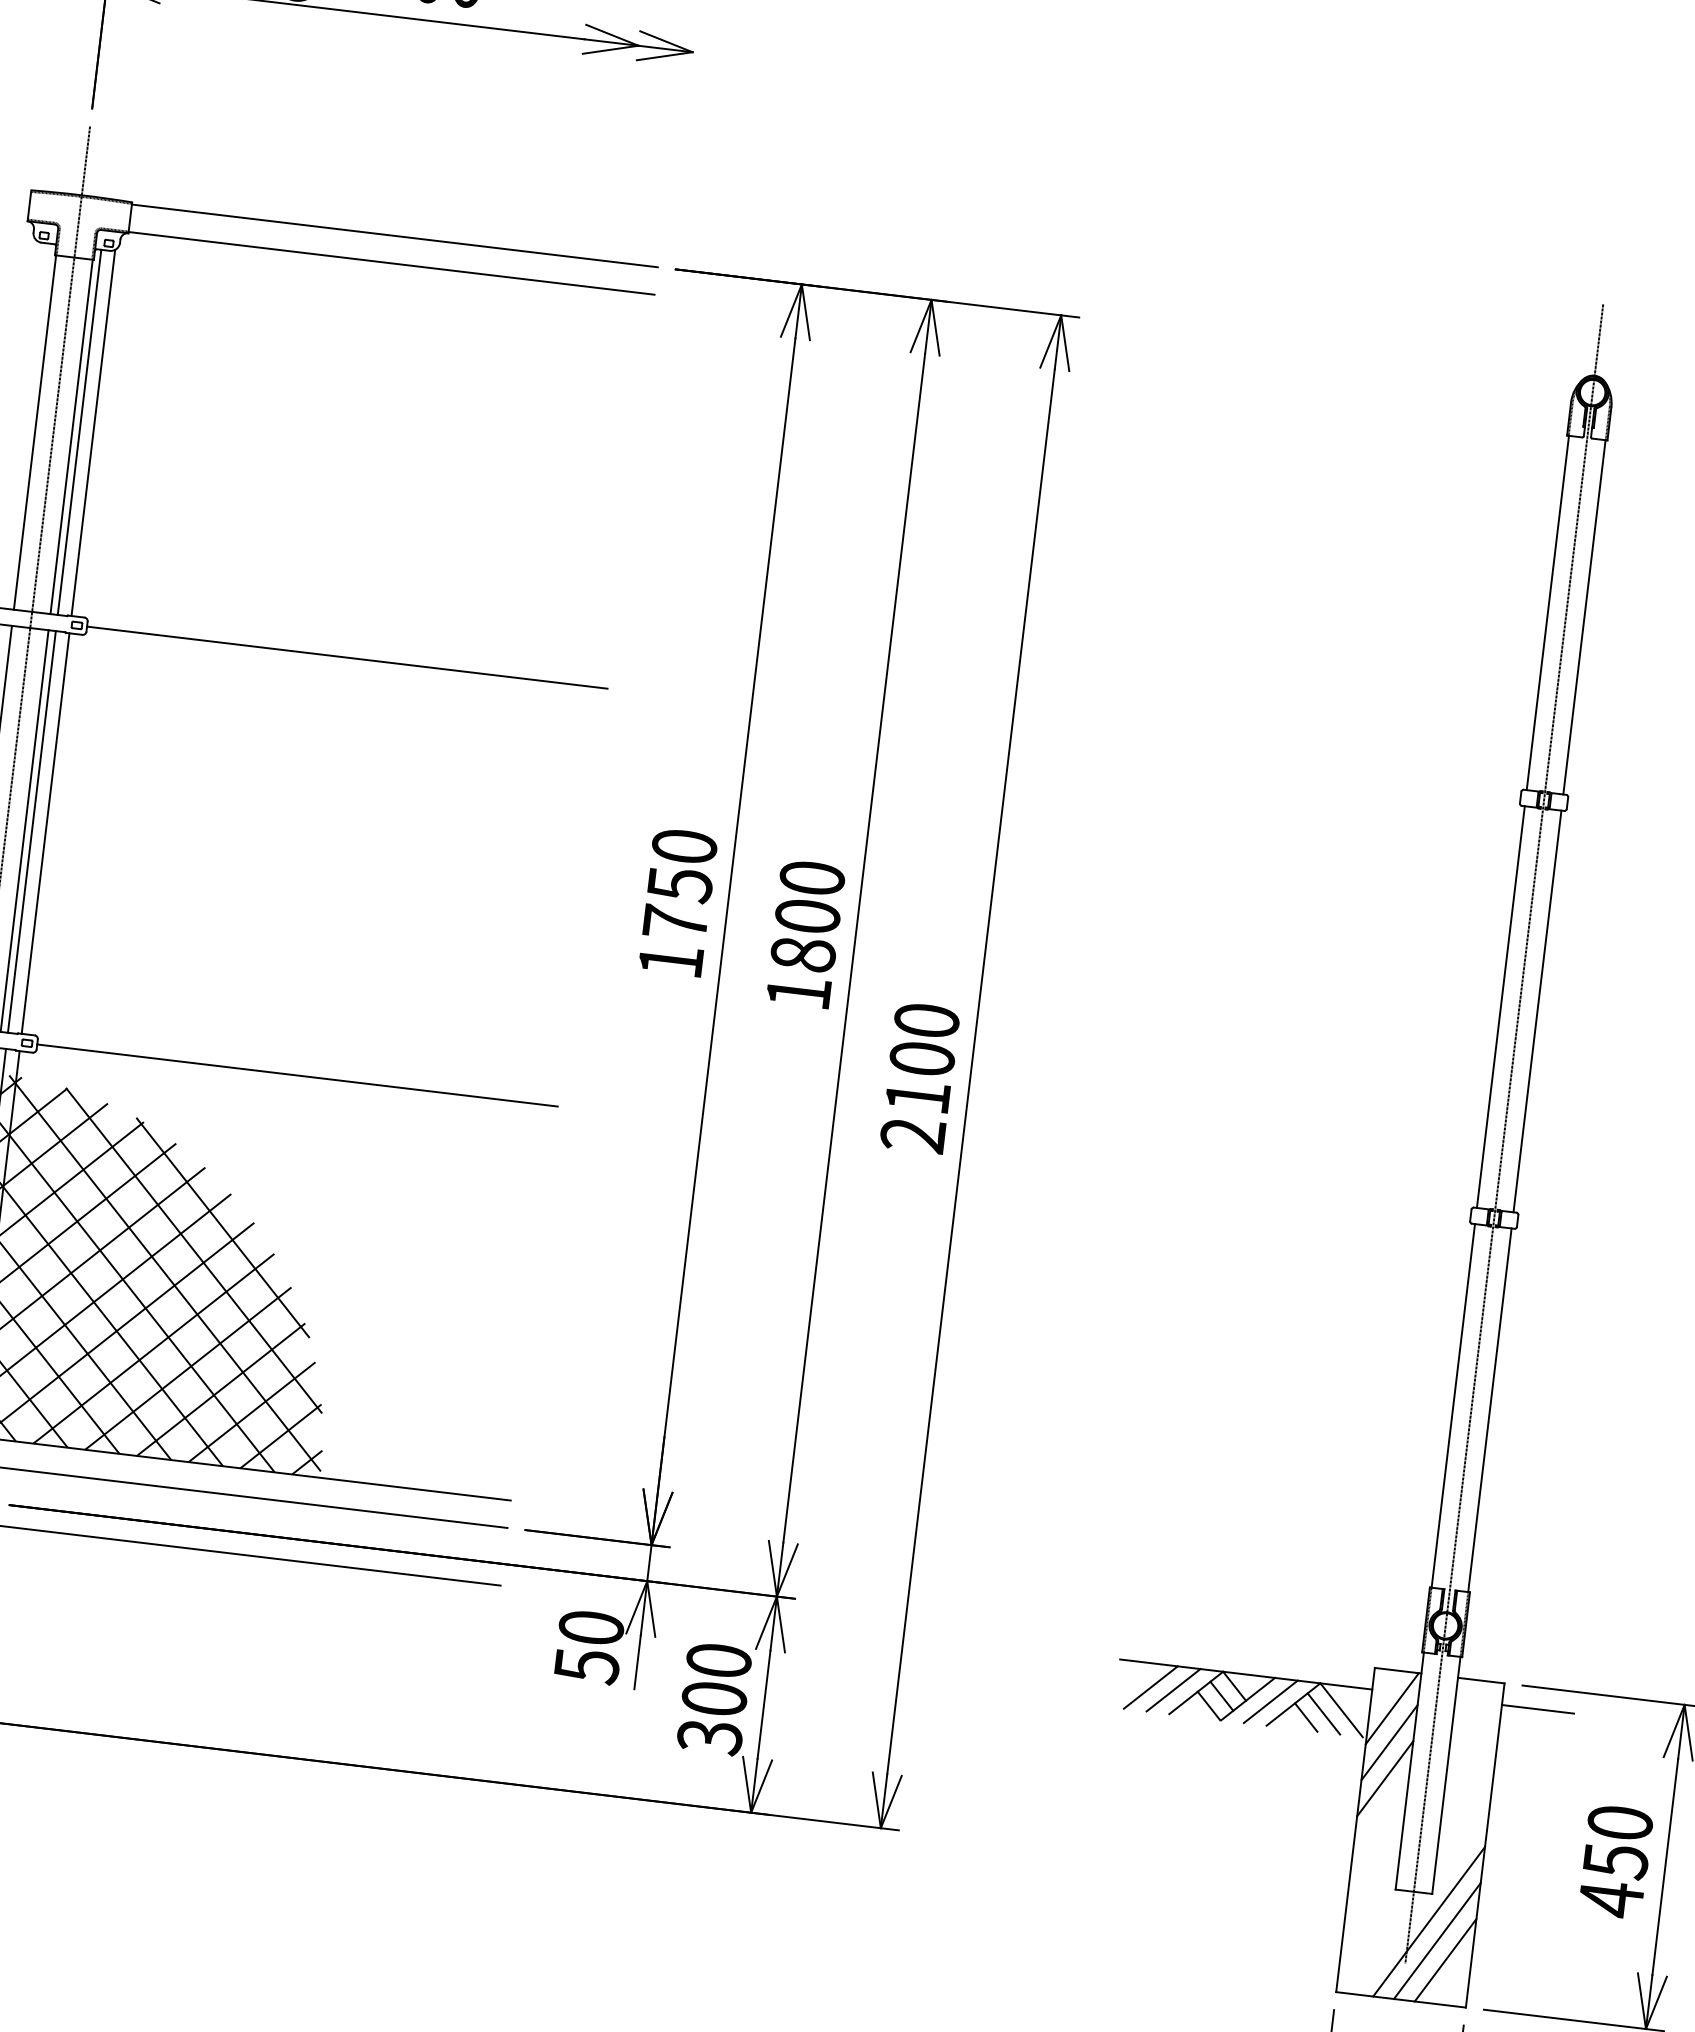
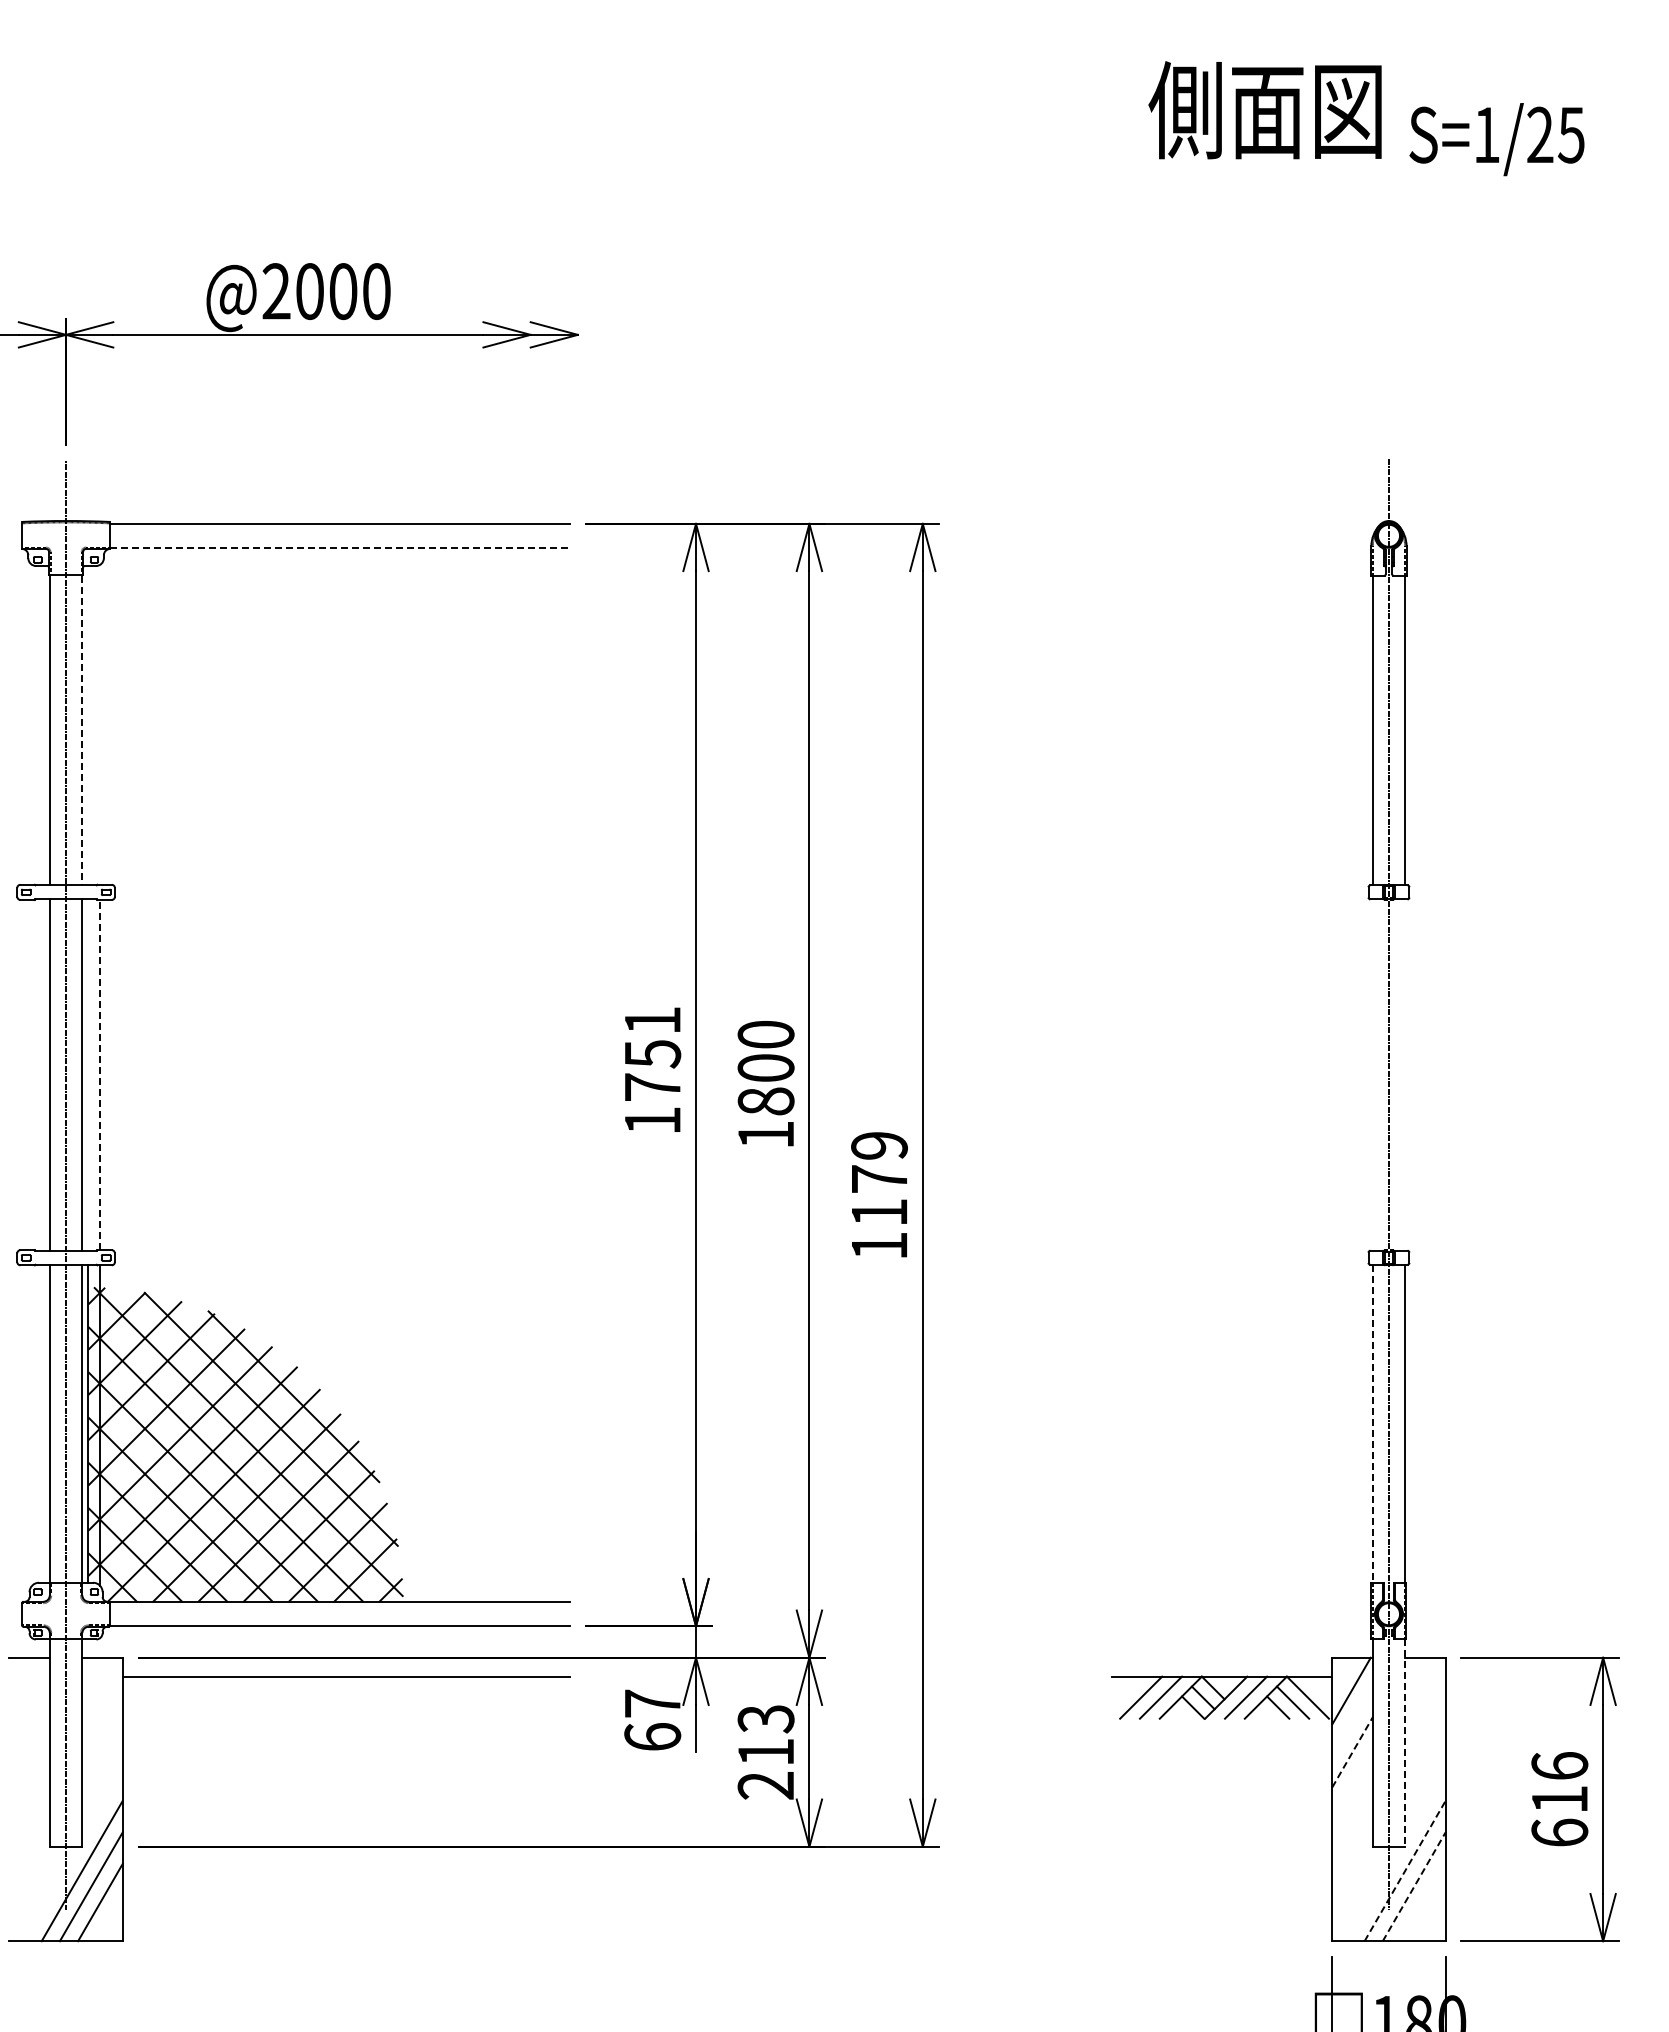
line: (392, 263) -> (340, 547), solid -> dashed
line: (79, 432) -> (88, 725), removed
line: (93, 432) -> (100, 724), removed
line: (72, 437) -> (82, 730), solid -> dashed
line: (347, 657) -> (342, 892), removed
line: (32, 831) -> (88, 1074), removed
line: (45, 832) -> (100, 1074), solid -> dashed
text: (684, 846) -> (652, 1020), 1750 -> 1751
line: (1500, 1006) -> (1372, 1074), removed
line: (1536, 1010) -> (1404, 1074), removed
line: (297, 1075) -> (342, 1257), removed
text: (920, 1077) -> (879, 1195), 2100 -> 1179
line: (1452, 1405) -> (1372, 1423), solid -> dashed
text: (588, 1646) -> (652, 1720), 50 -> 67
text: (713, 1698) -> (765, 1752), 300 -> 213
line: (1537, 1709) -> (1476, 1676), removed
line: (1389, 1742) -> (1352, 1720), removed
line: (1445, 1775) -> (1404, 1743), solid -> dashed
line: (1385, 1779) -> (1352, 1752), solid -> dashed
text: (1615, 1862) -> (1559, 1800), 450 -> 616
line: (1429, 1921) -> (1405, 1870), solid -> dashed
line: (1437, 1940) -> (1414, 1886), solid -> dashed
line: (1444, 1960) -> (1422, 1902), removed

